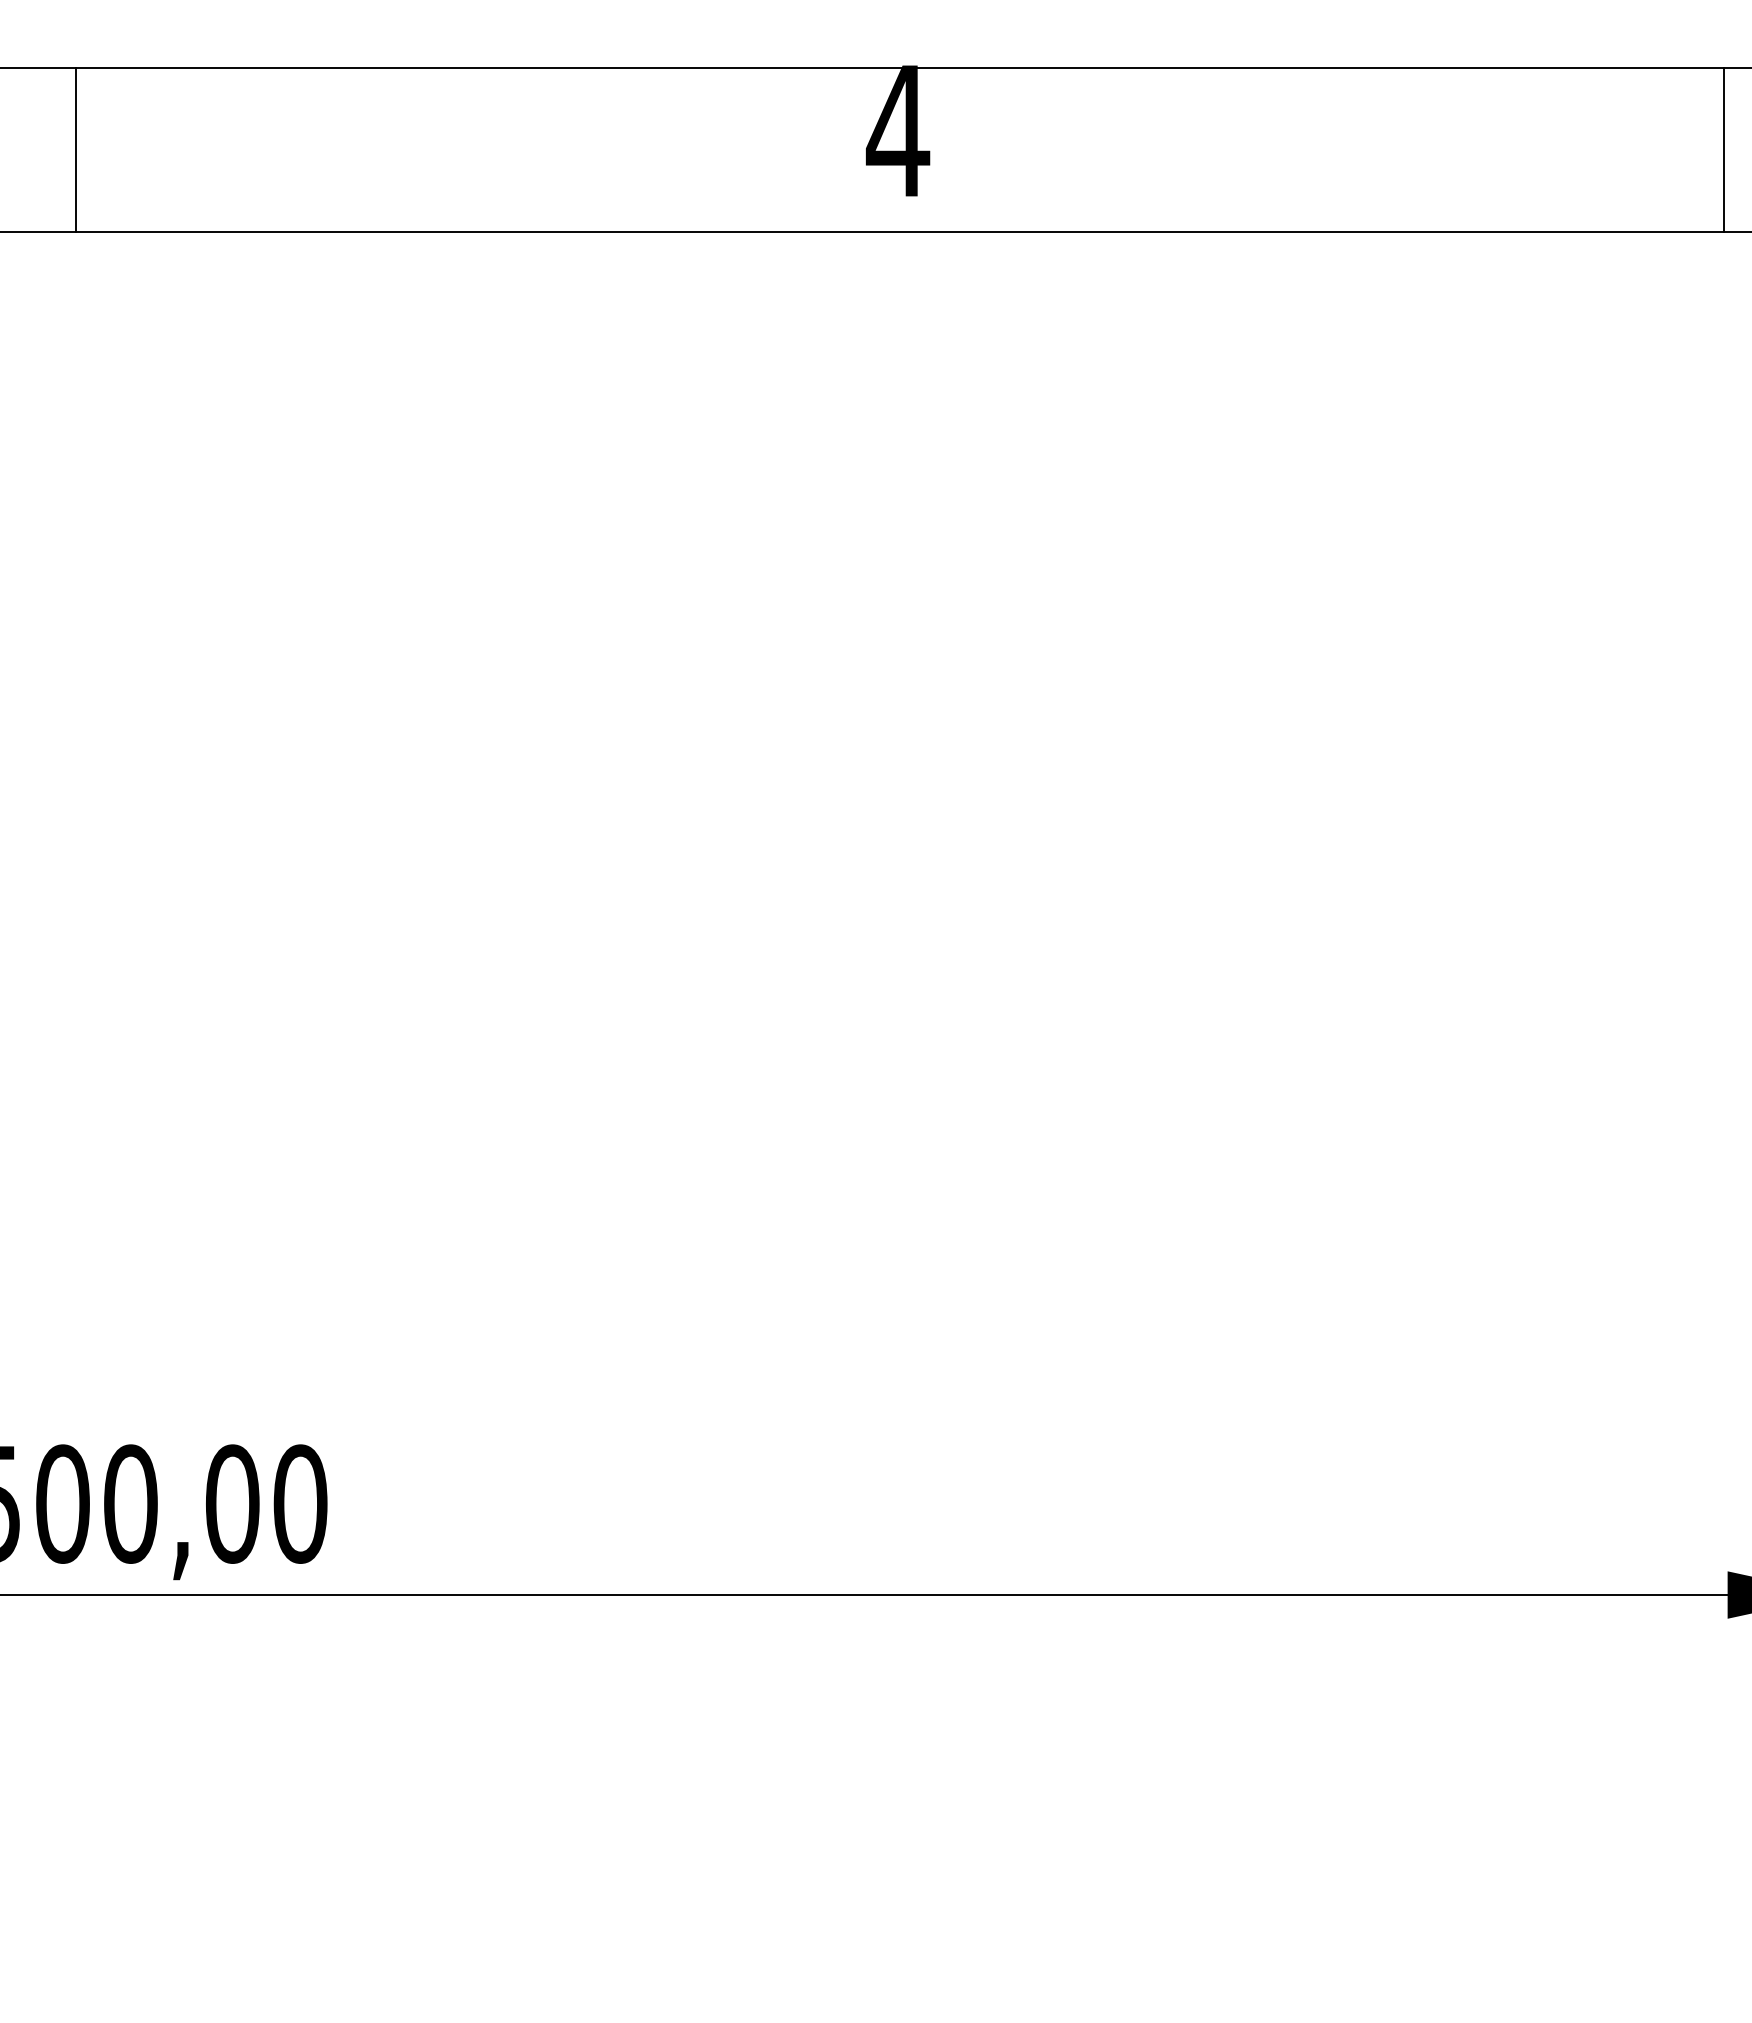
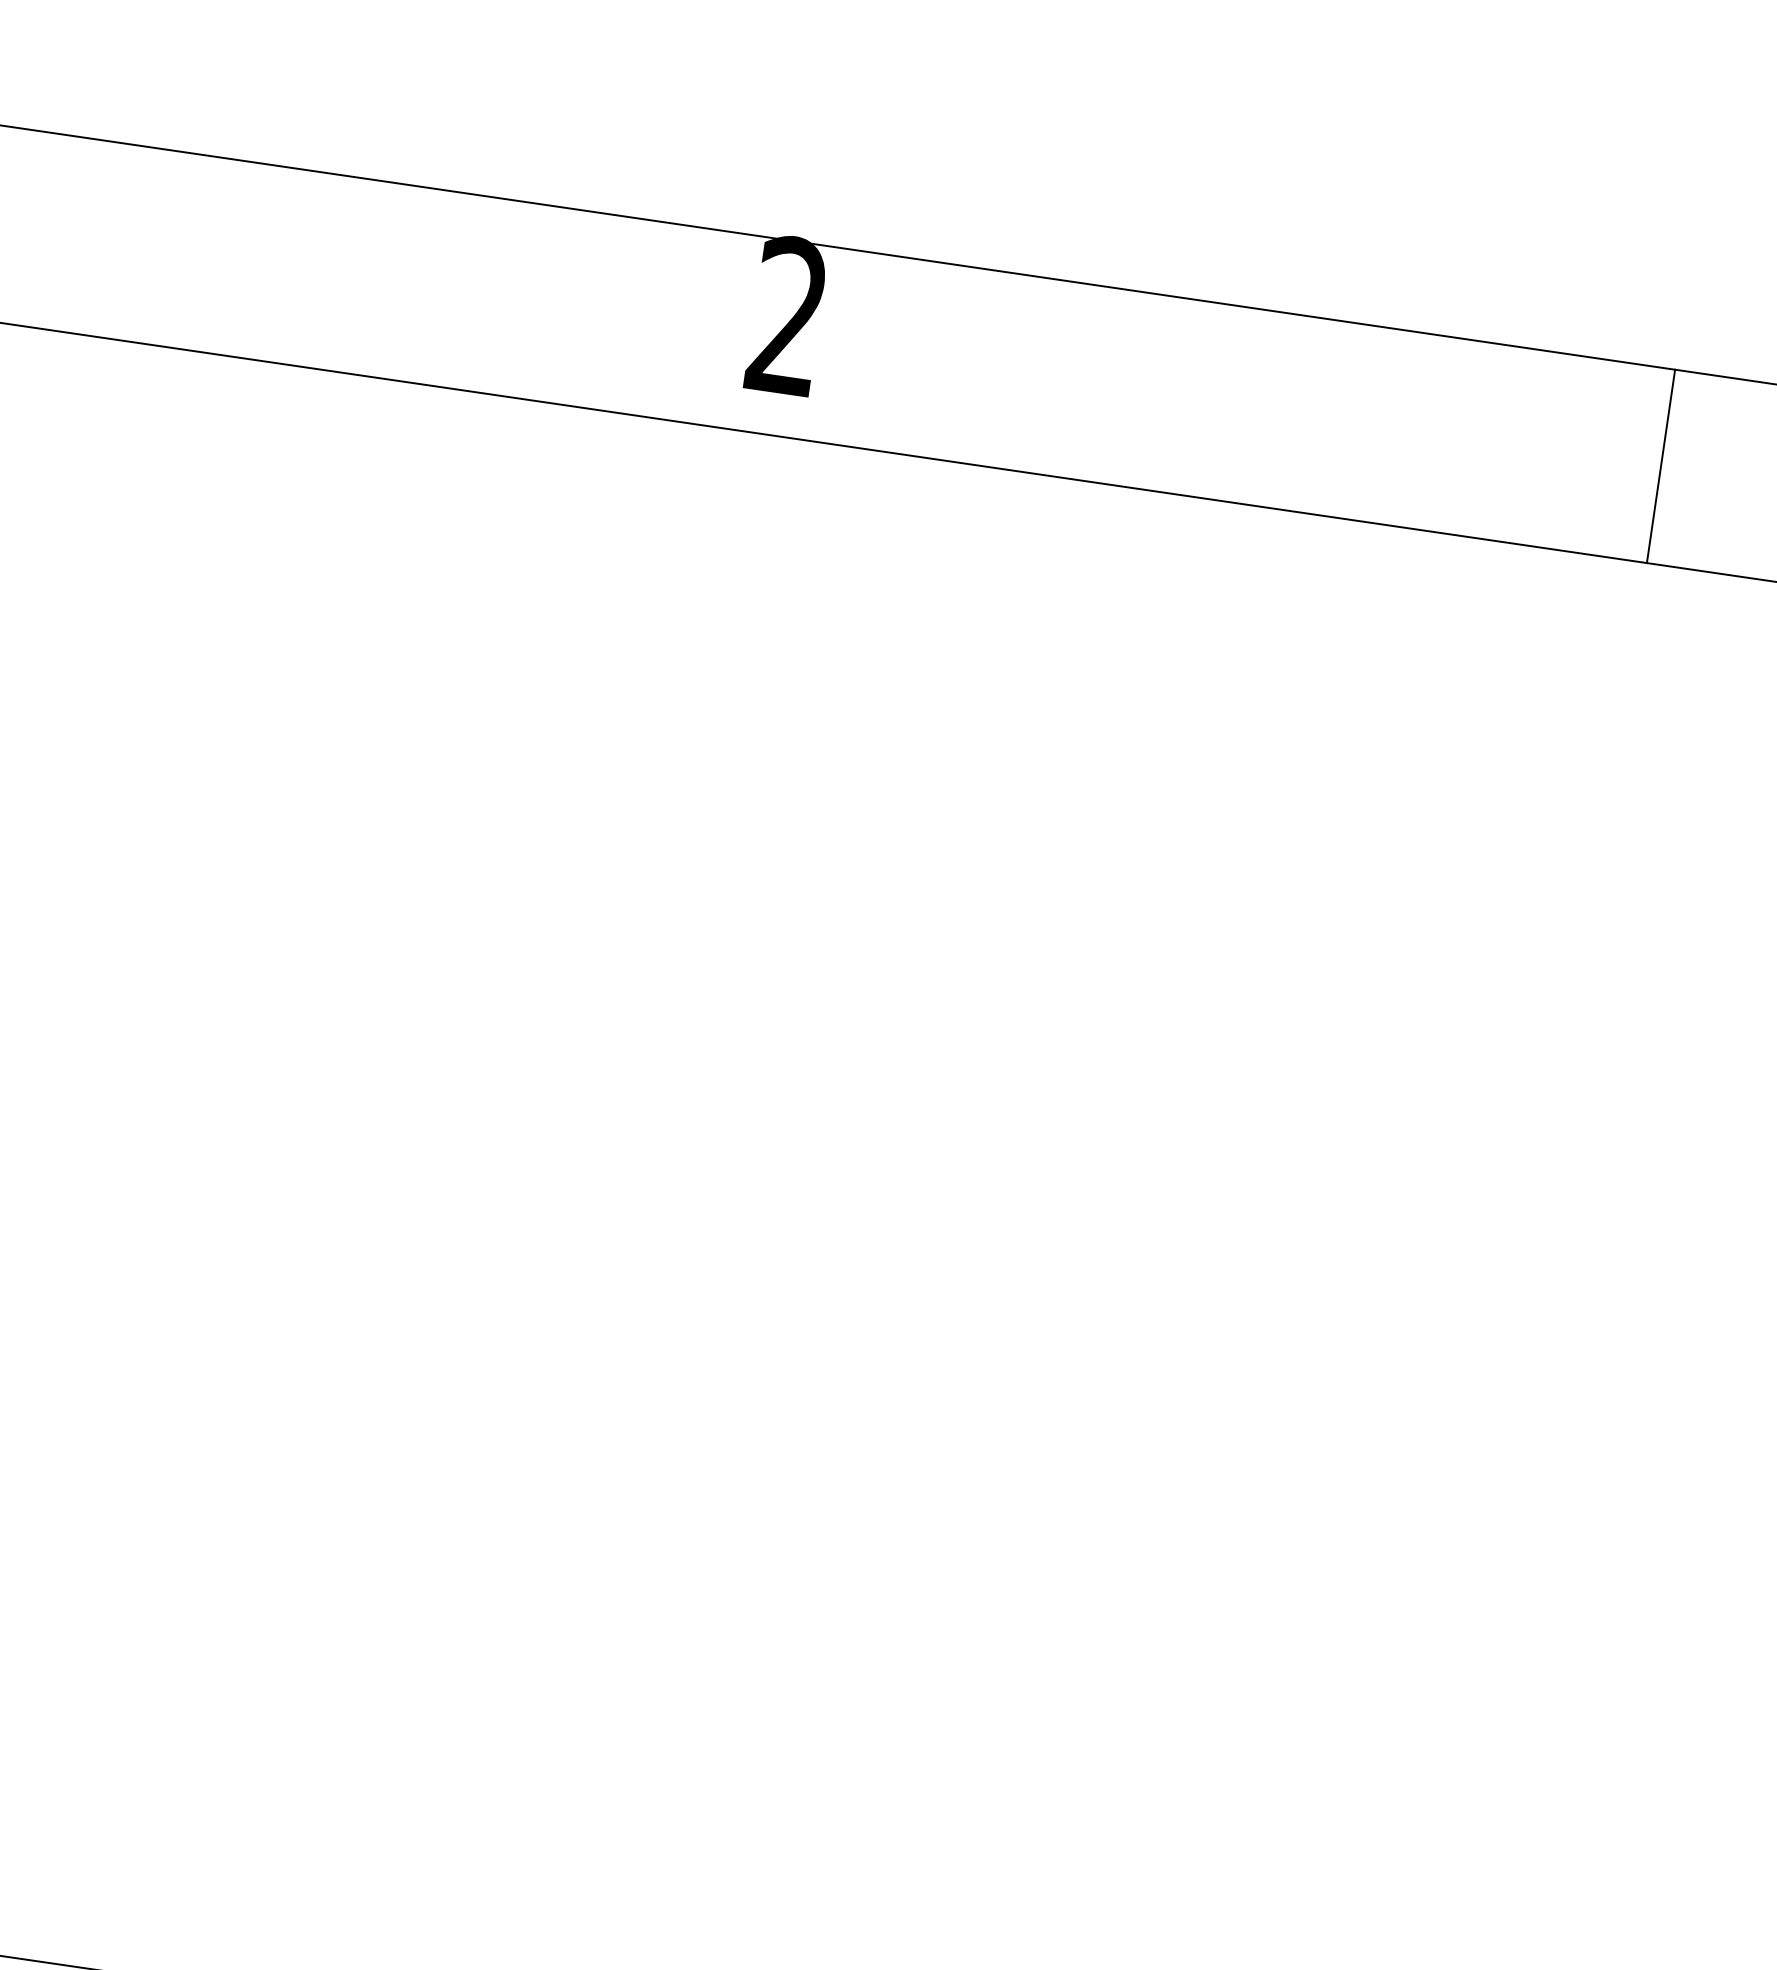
text: (897, 129) -> (787, 314), 4 -> 2
line: (1723, 149) -> (1660, 465), moved

